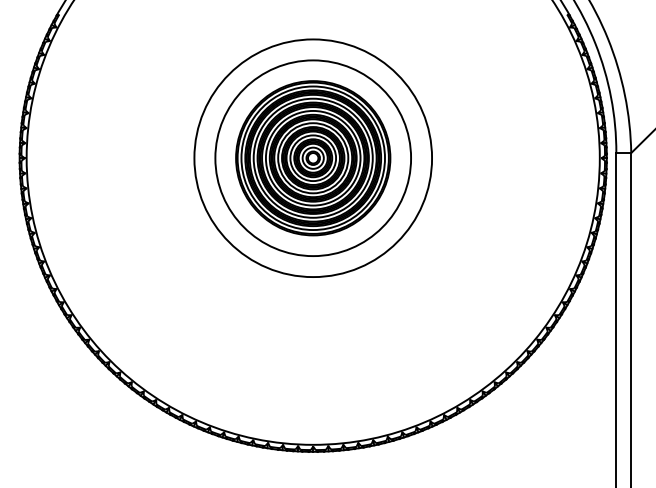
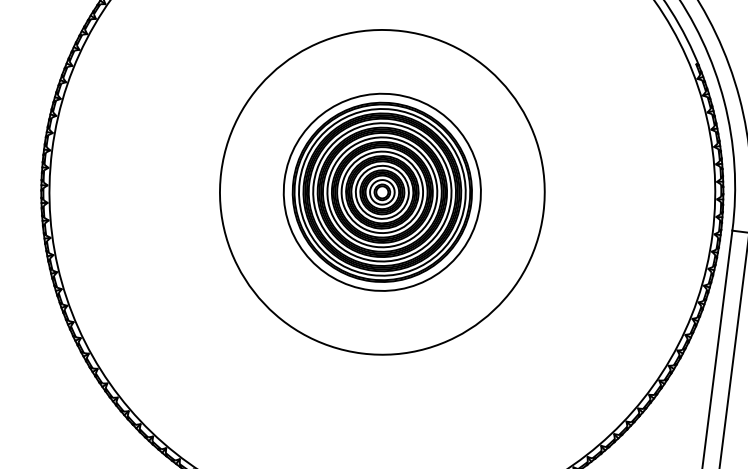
circle: (313, 158) -> (382, 192), size x0.71
circle: (313, 158) -> (382, 192), size x1.43

